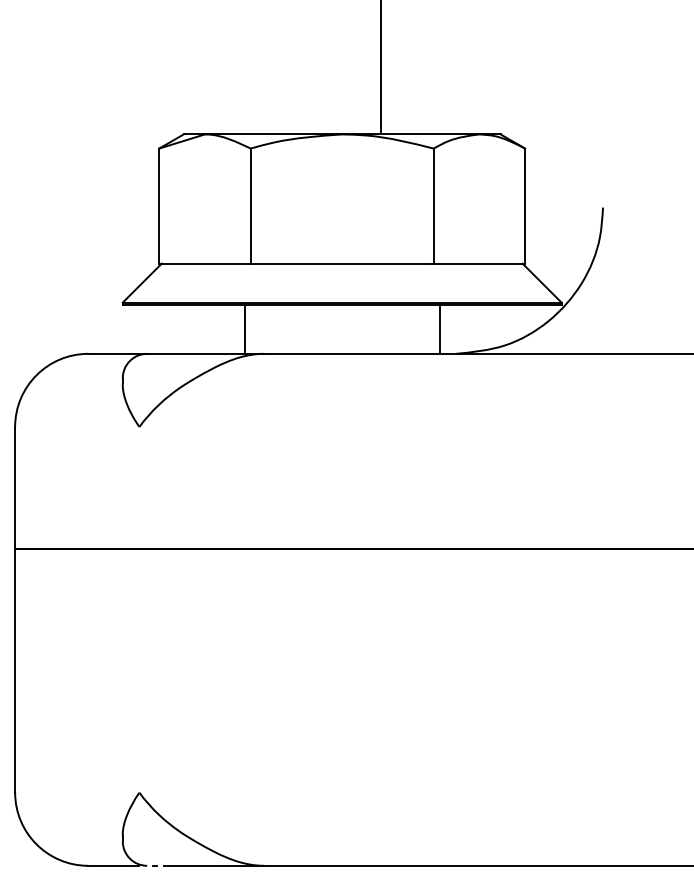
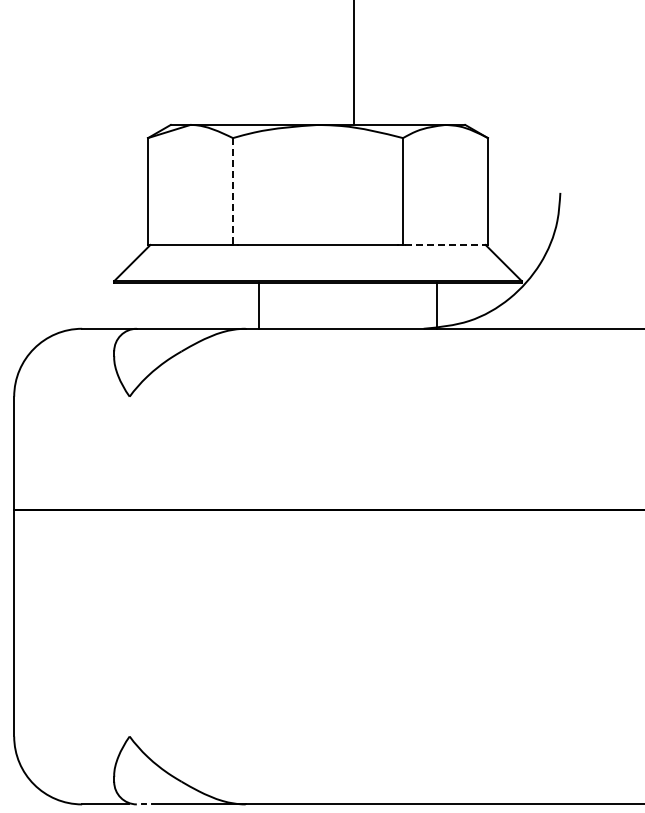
line: (251, 207) -> (233, 192), solid -> dashed
line: (480, 263) -> (446, 244), solid -> dashed
line: (244, 328) -> (259, 305), moved
line: (439, 328) -> (436, 305), moved

